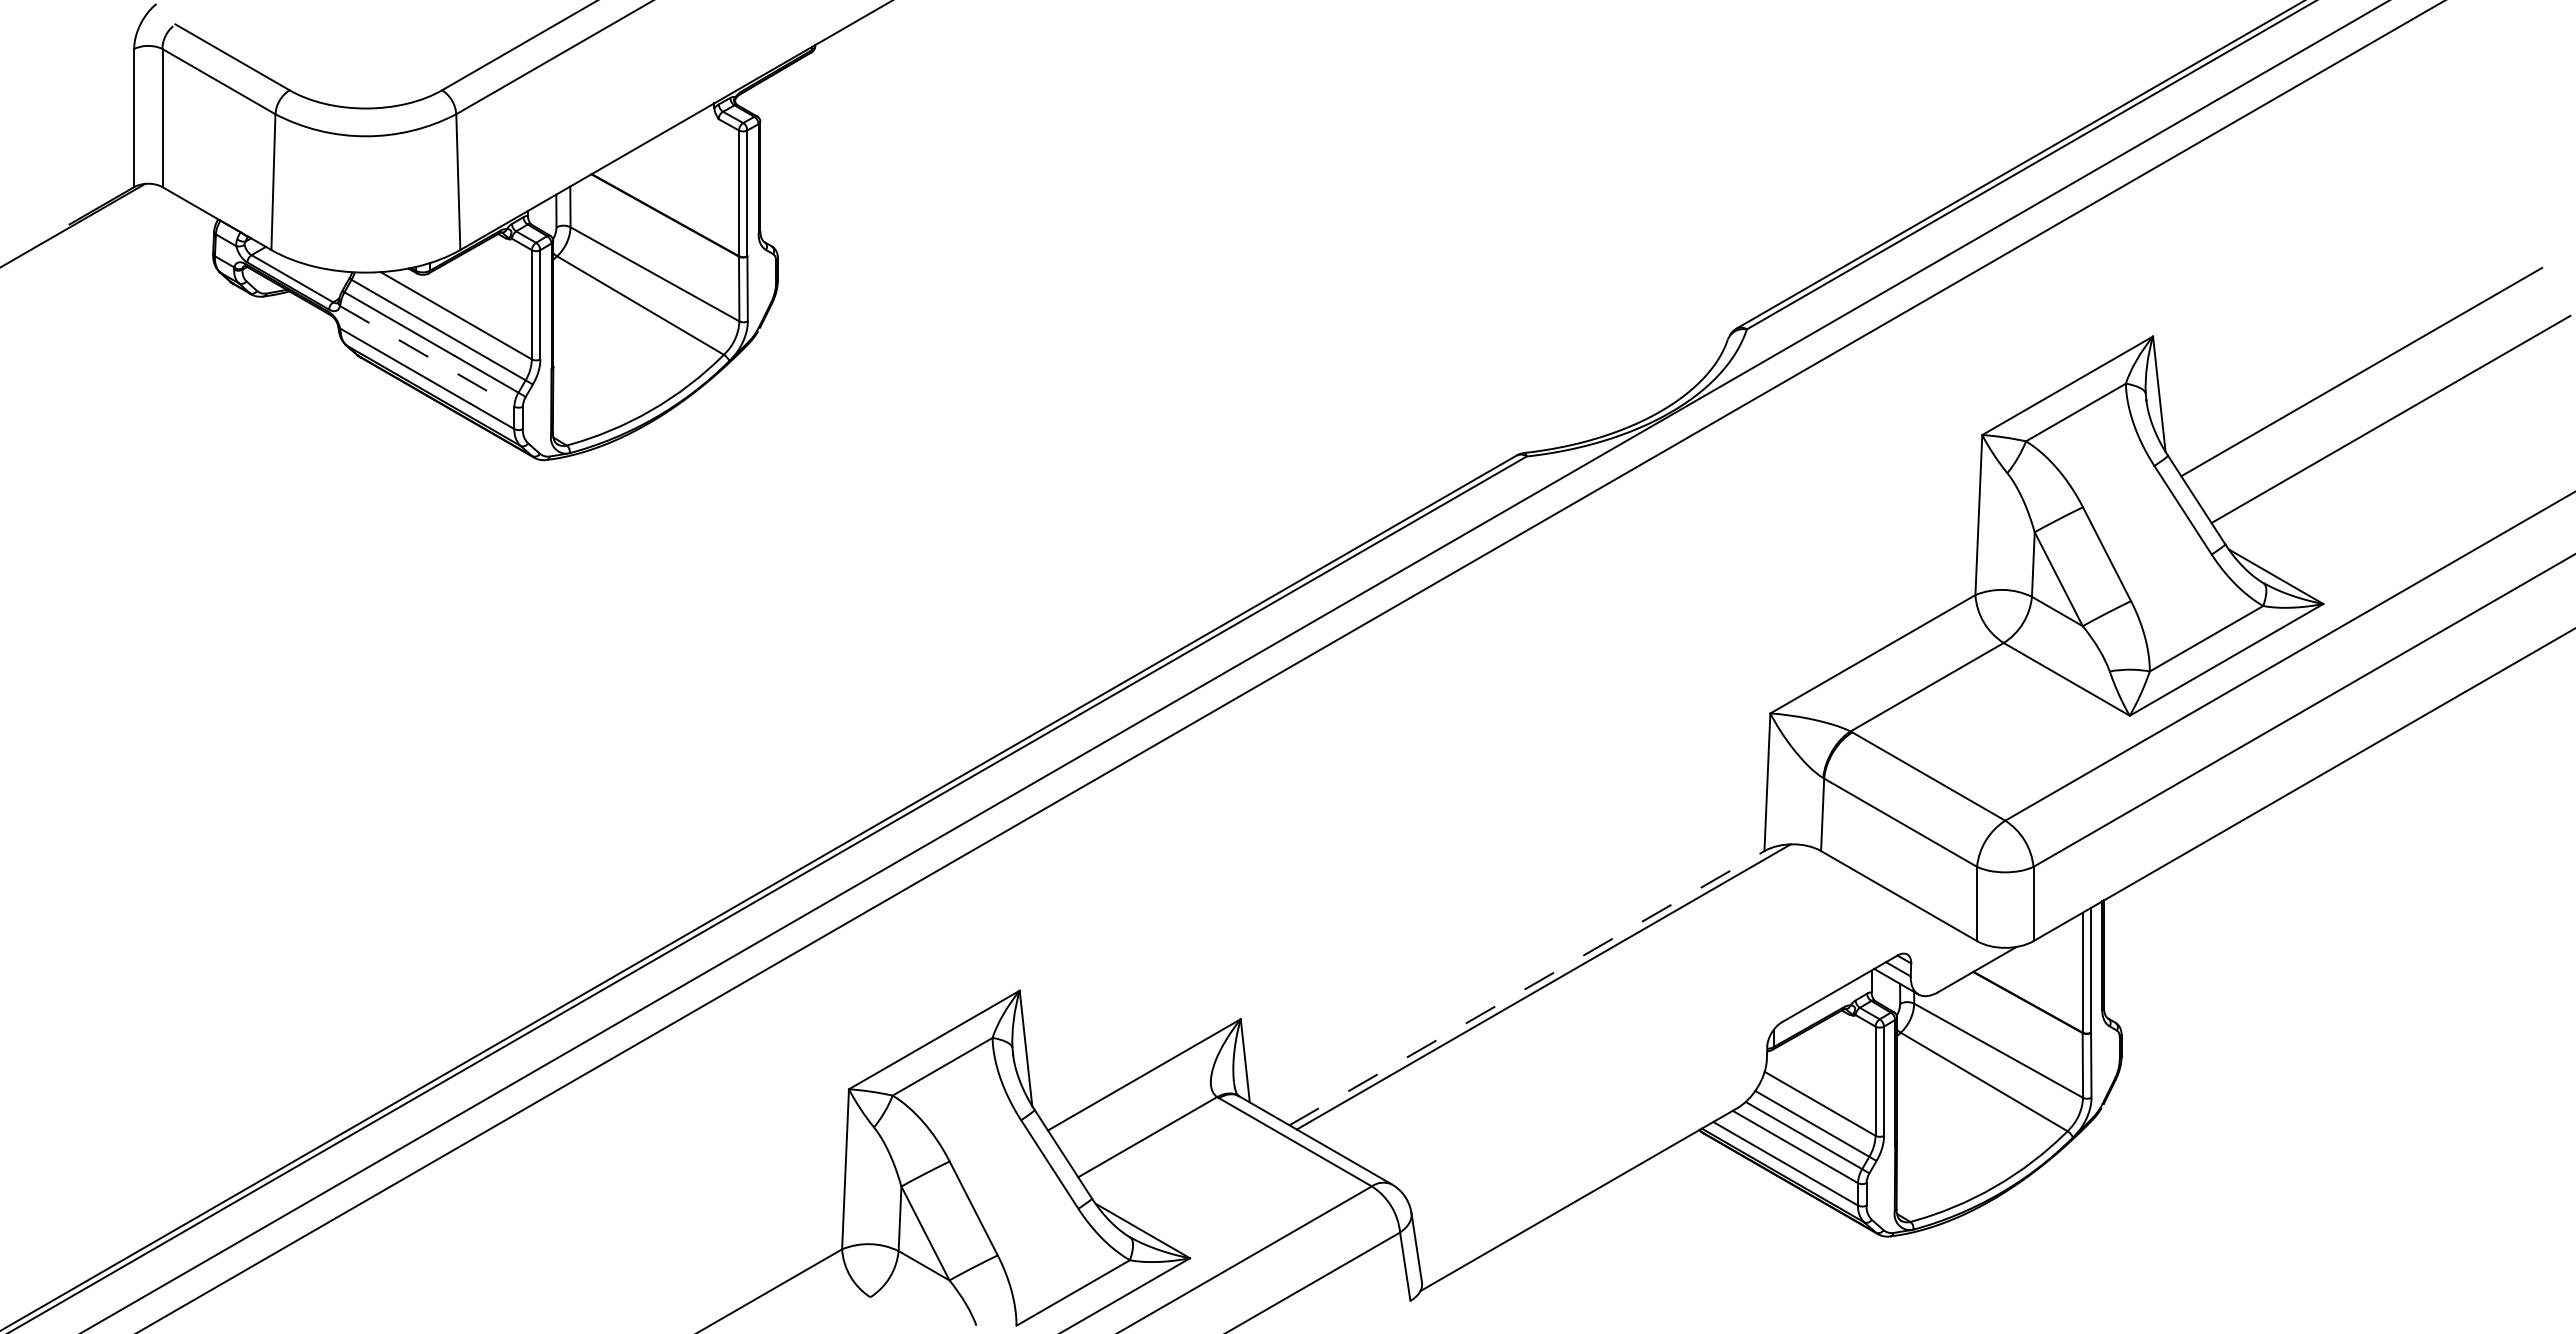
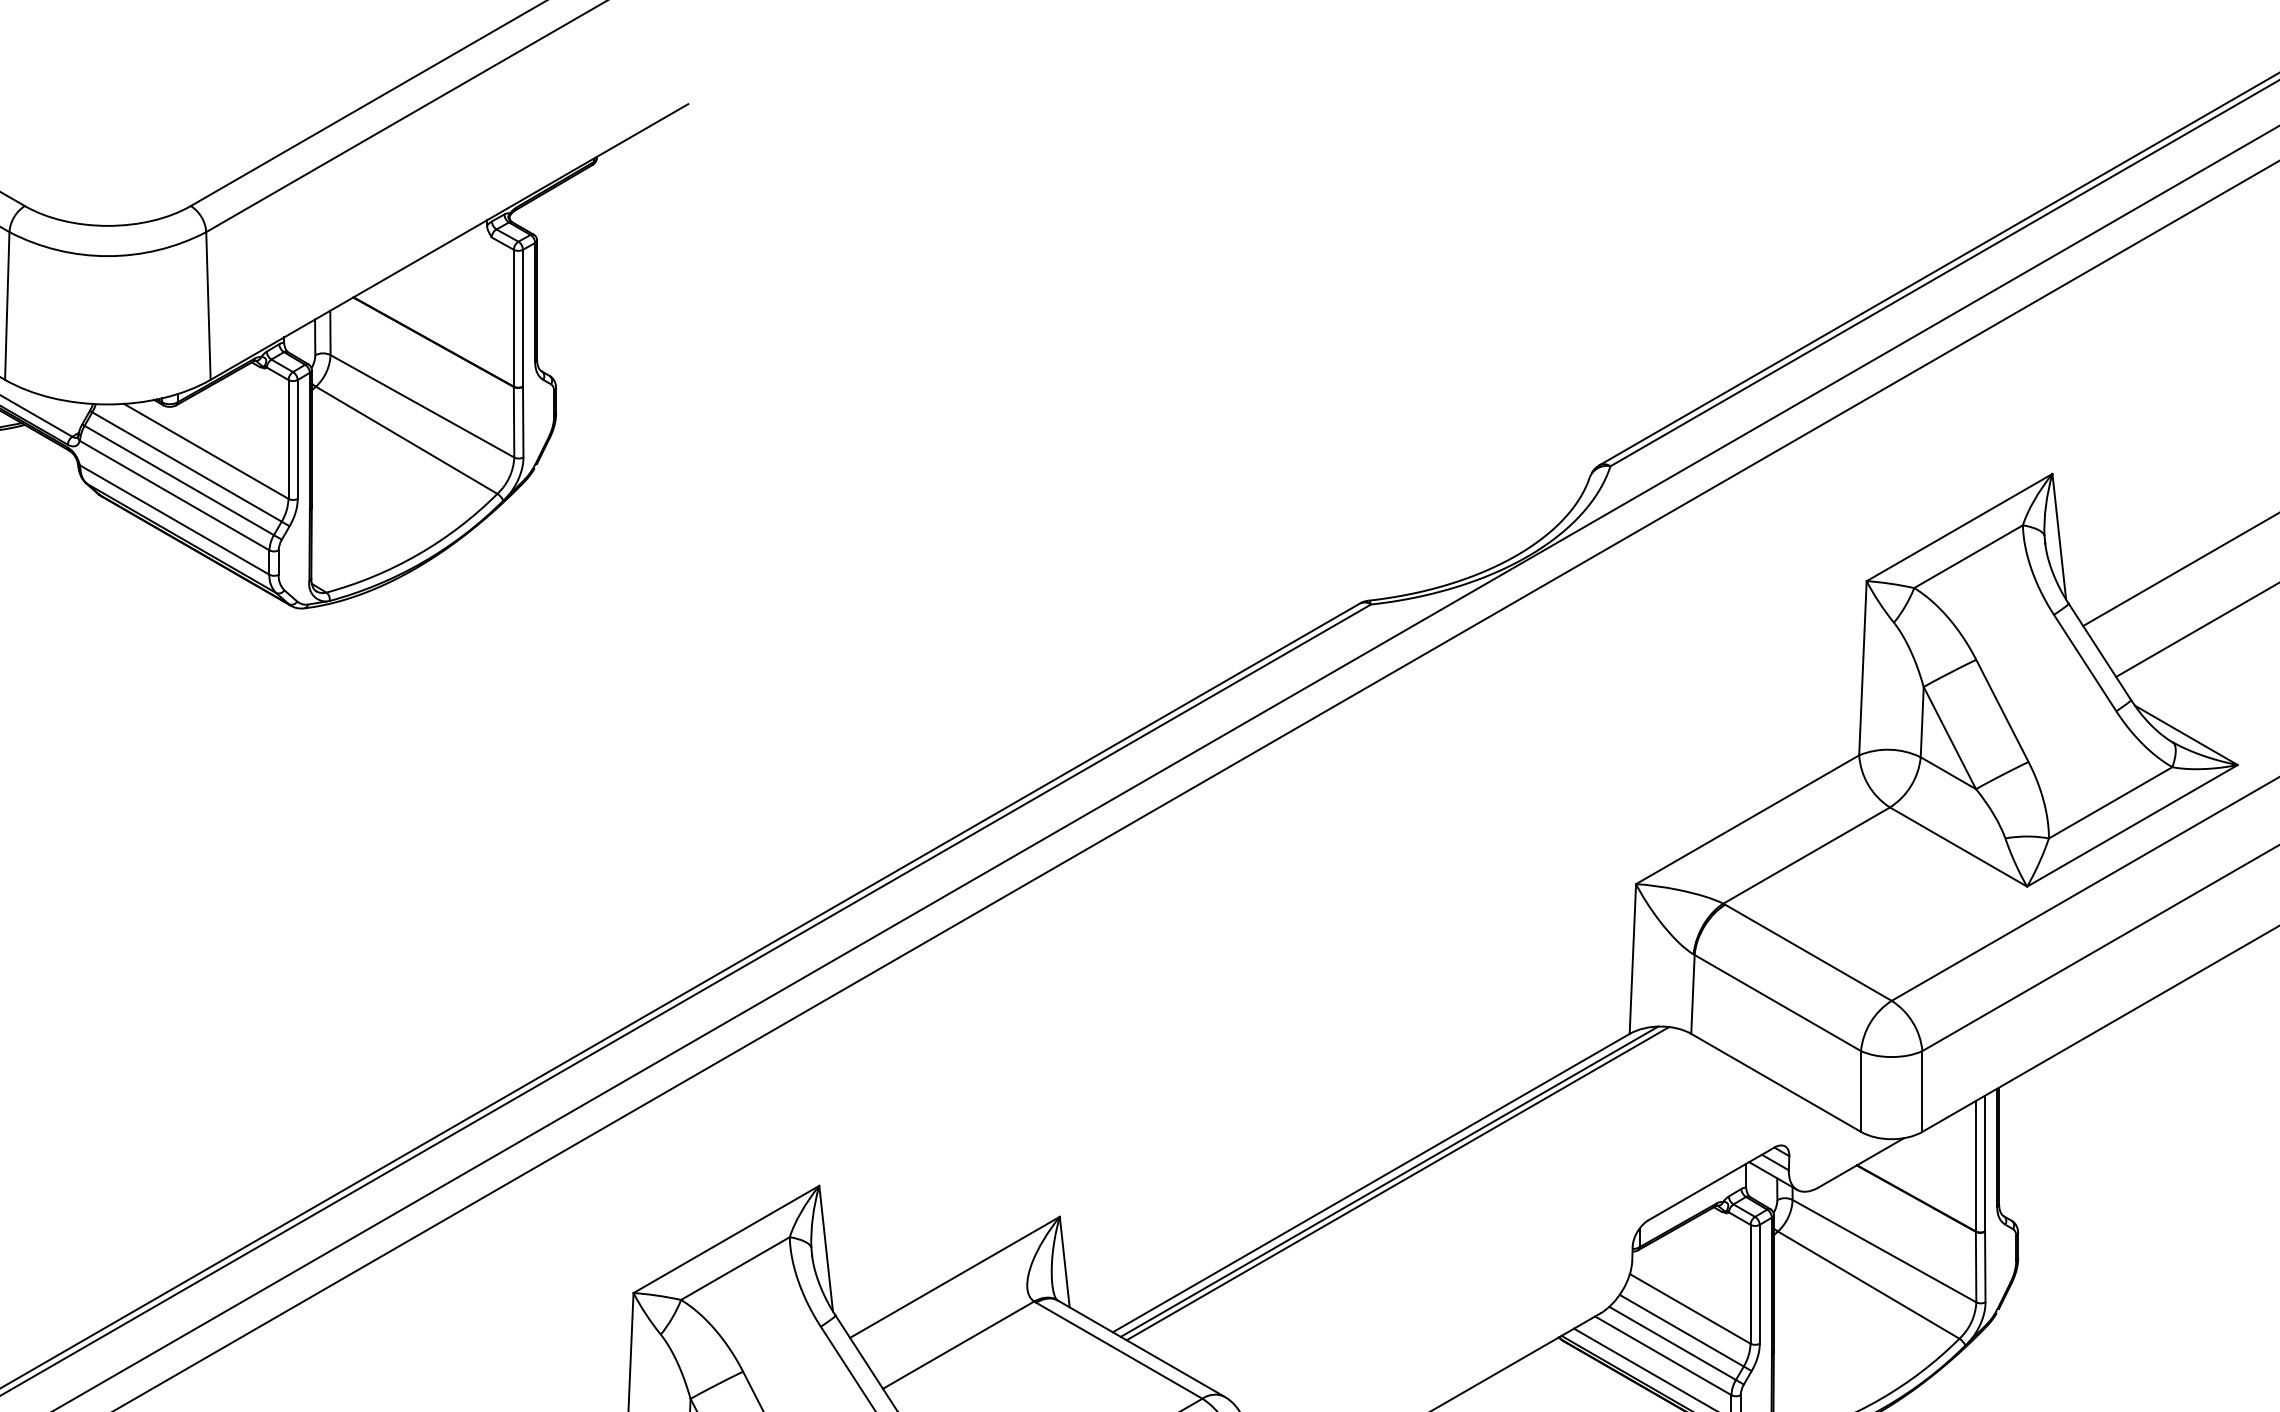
line: (427, 356) -> (174, 495), dashed -> solid
line: (1527, 987) -> (1371, 1182), dashed -> solid
line: (1551, 988) -> (1397, 1183), added

